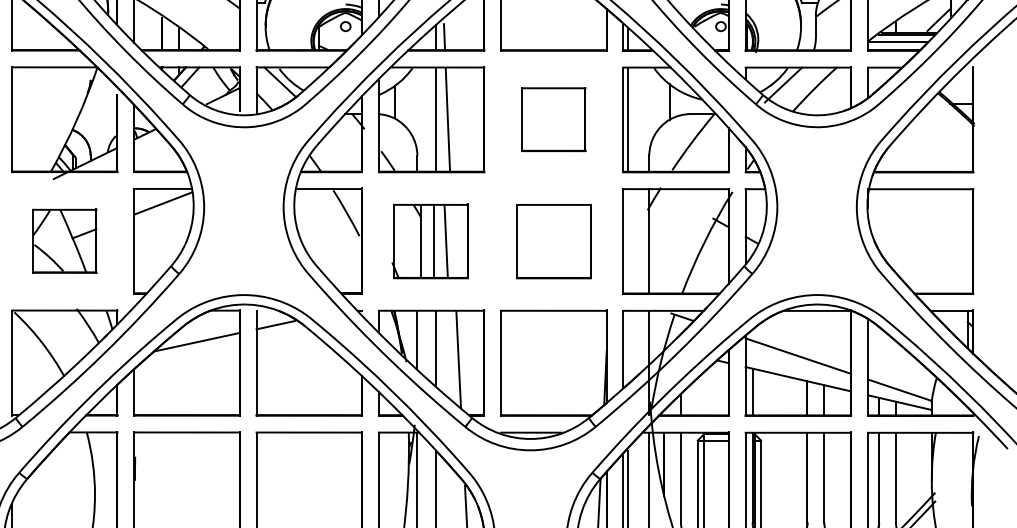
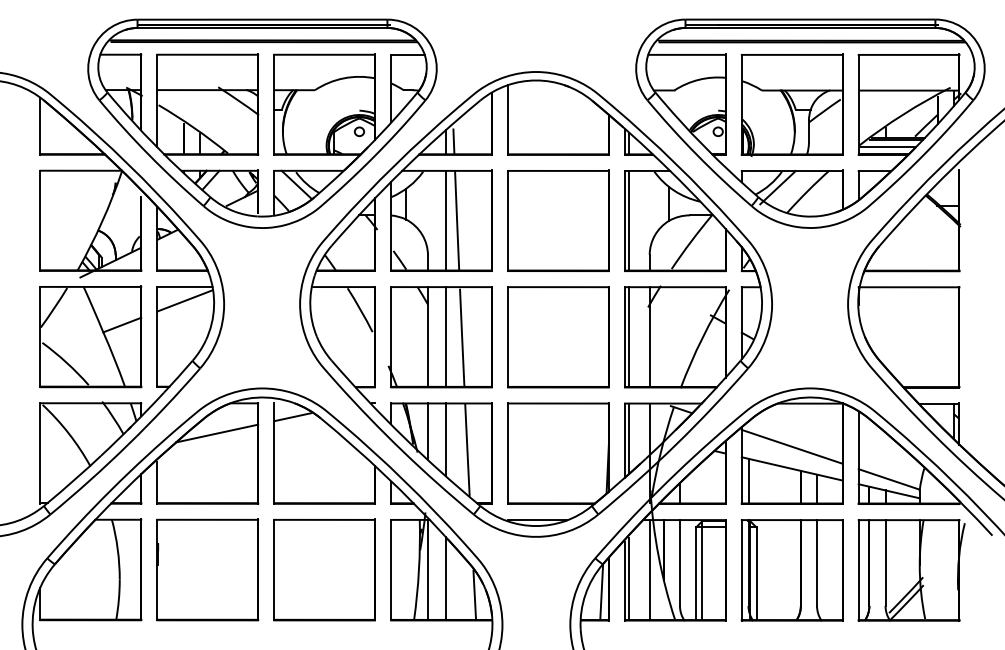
part: (553, 119) -> (558, 220), size x1.67
part: (64, 240) -> (90, 336), size x1.67
line: (628, 240) -> (629, 336), added
part: (429, 241) -> (439, 337), size x1.43
part: (553, 241) -> (558, 337), size x1.43
line: (628, 347) -> (629, 438), added

